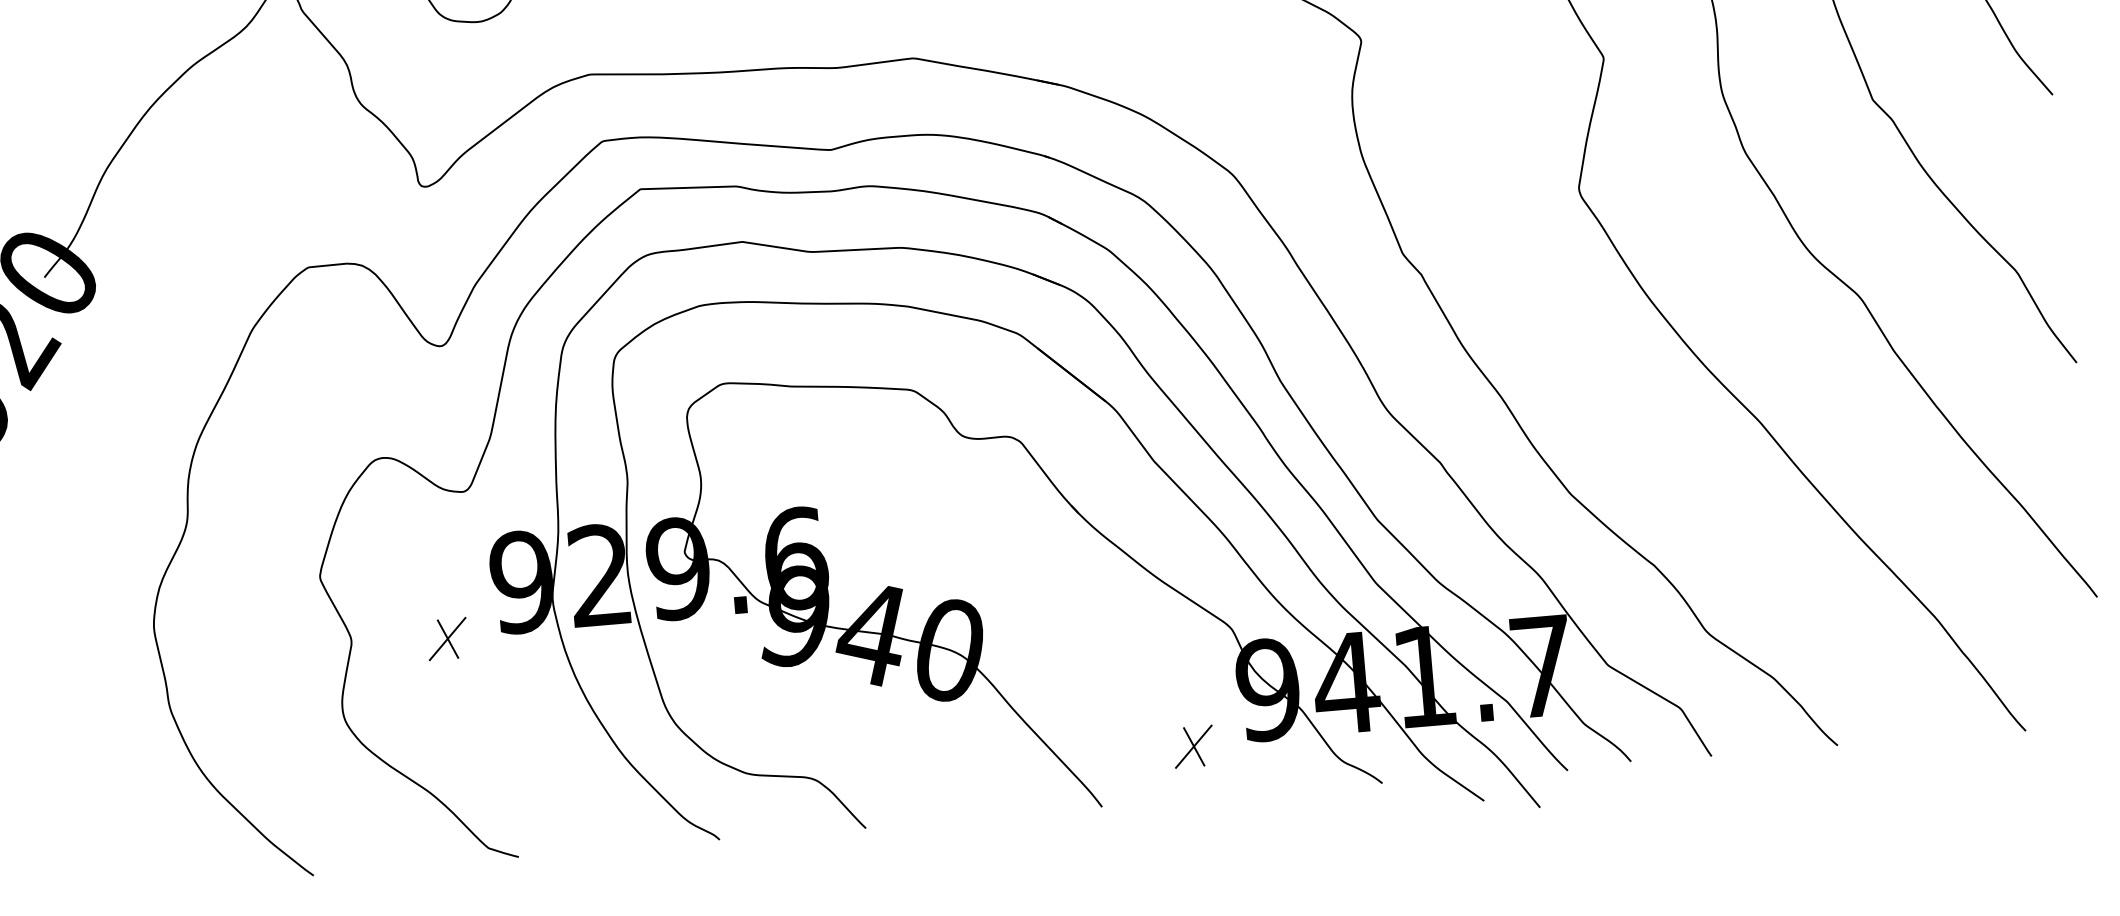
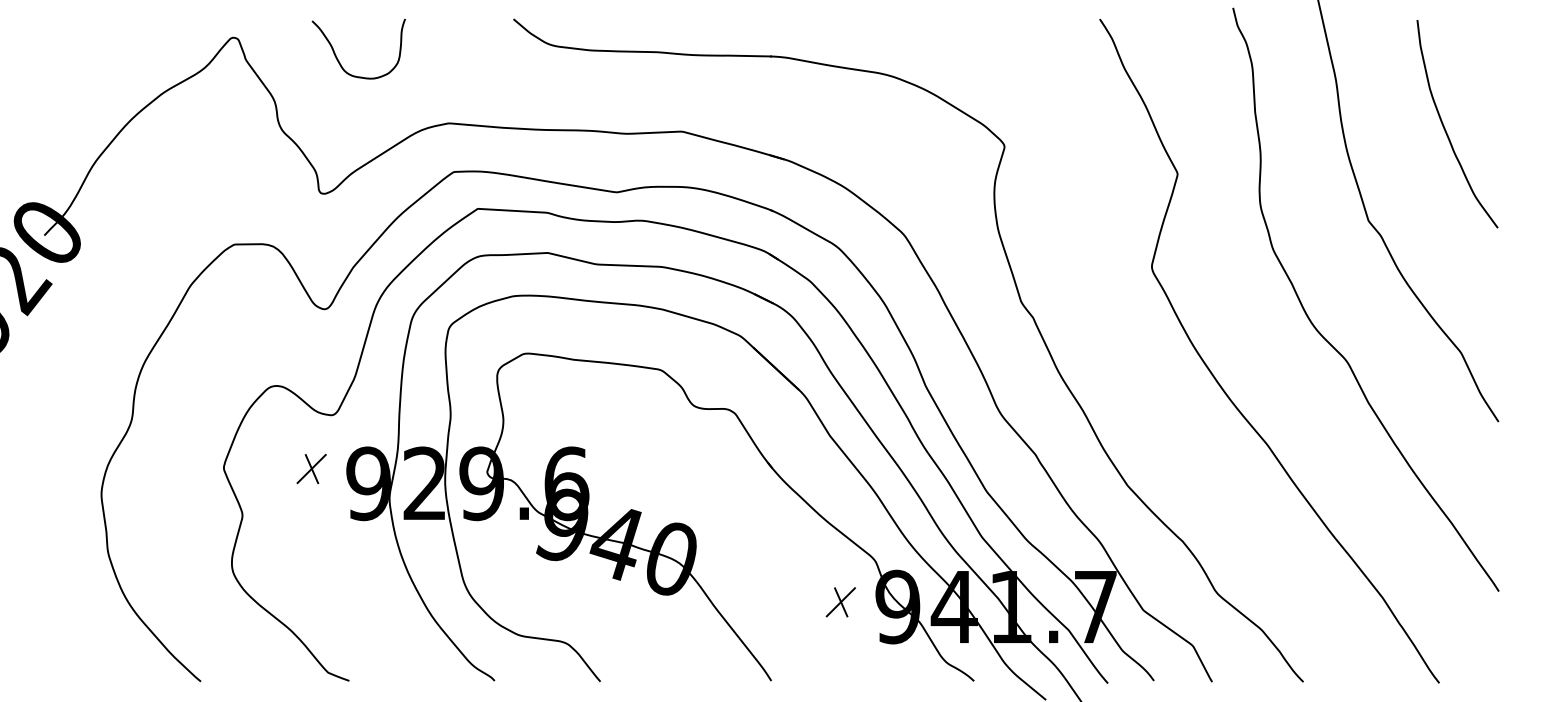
part: (447, 638) -> (311, 468), moved
part: (1193, 747) -> (840, 602), moved

